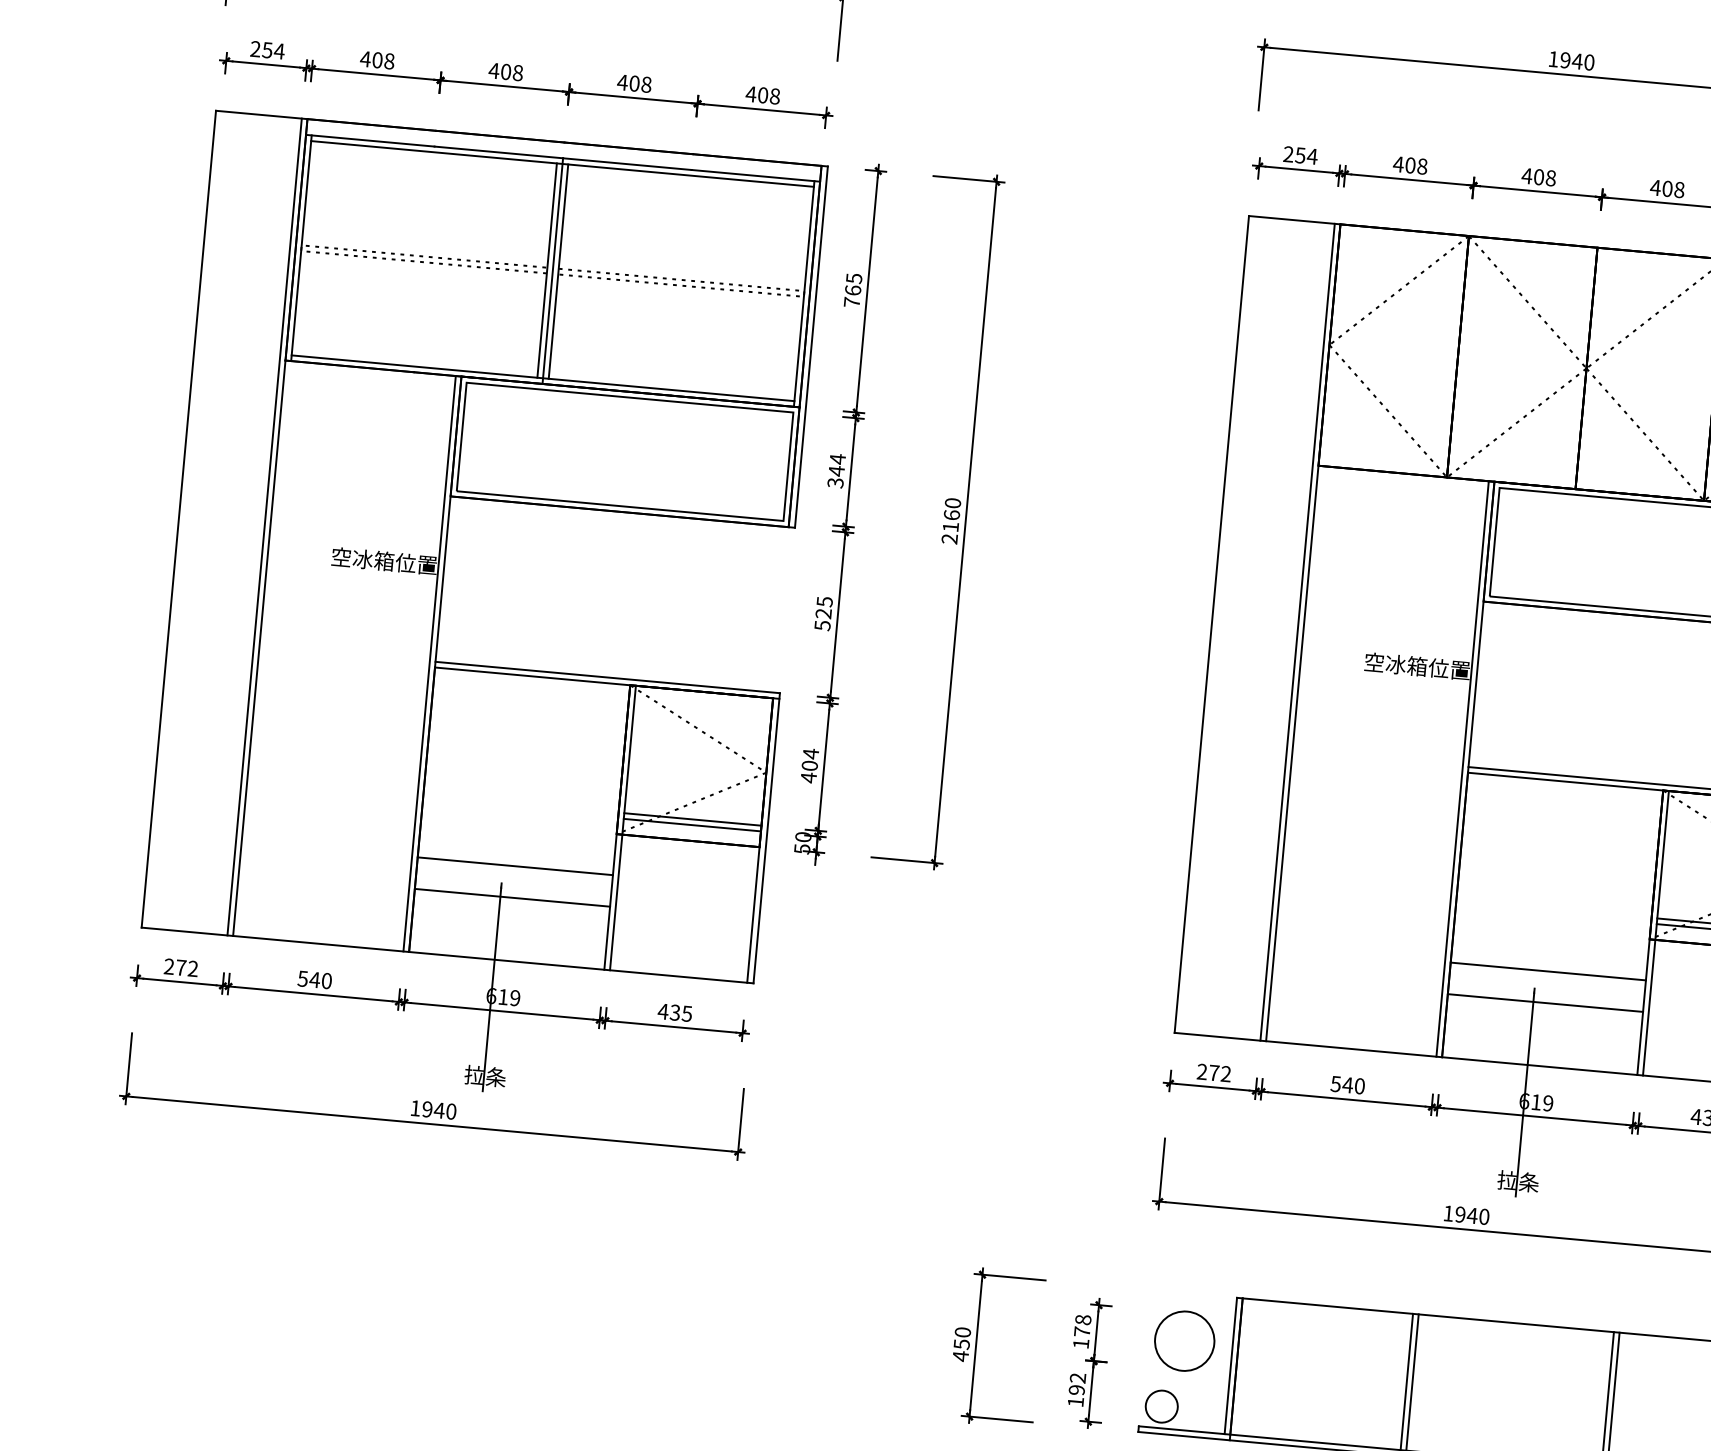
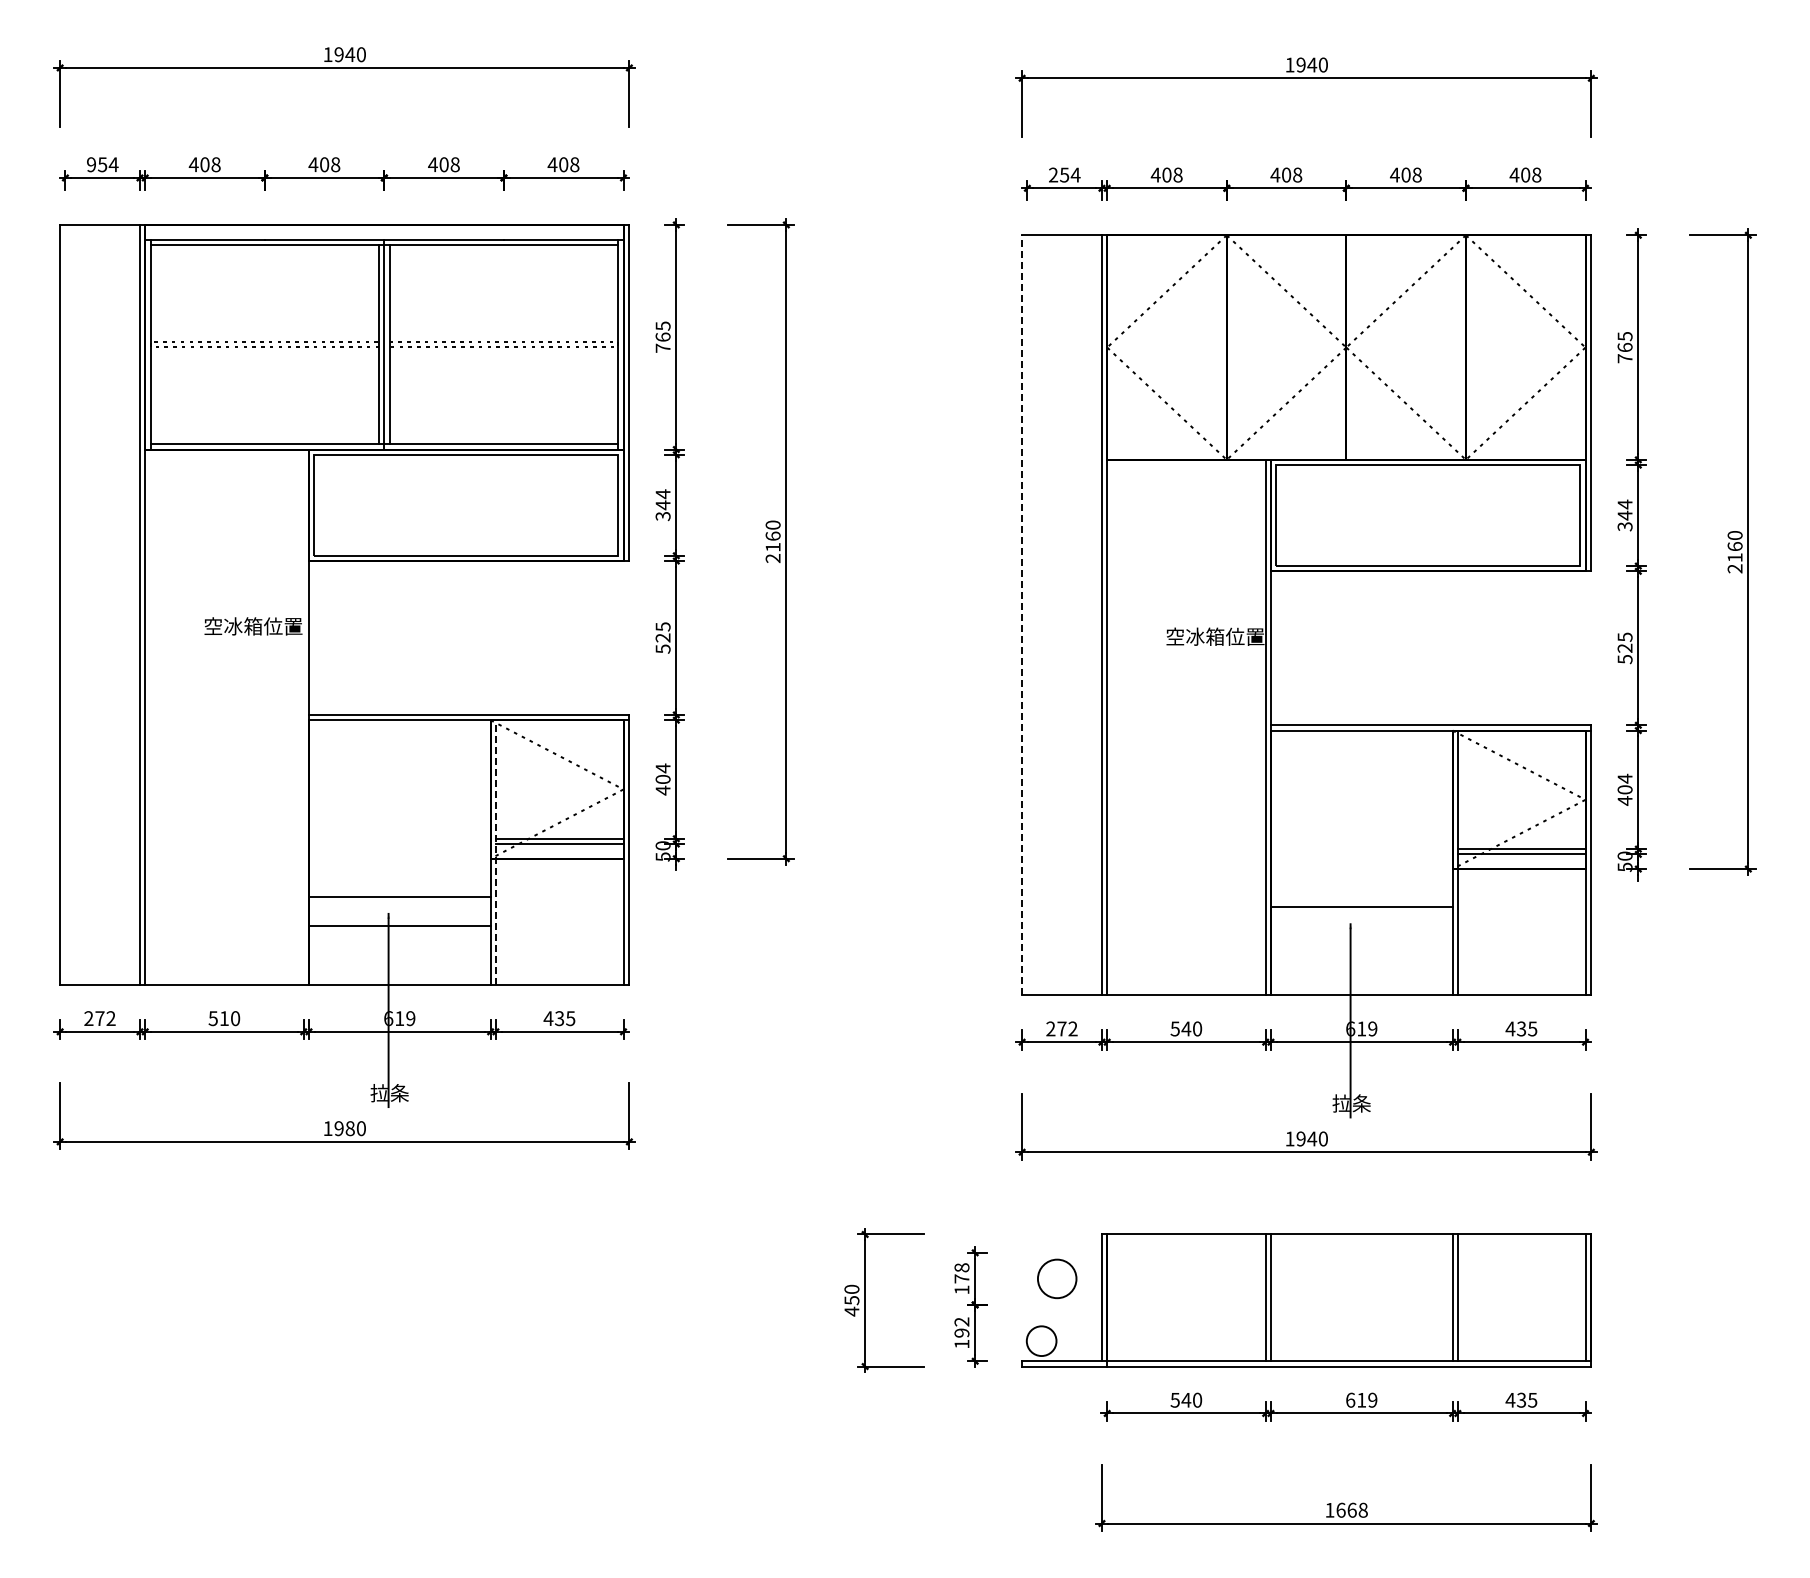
text: (255, 48) -> (91, 164), 254 -> 954
line: (1212, 624) -> (1022, 615), solid -> dashed
line: (429, 662) -> (303, 716), removed
line: (622, 827) -> (495, 852), solid -> dashed
text: (315, 979) -> (224, 1018), 540 -> 510
line: (1545, 1002) -> (1361, 936), removed
text: (439, 1110) -> (350, 1128), 1940 -> 1980
circle: (1183, 1340) -> (1056, 1278), size x0.7

